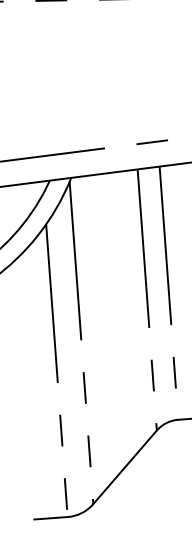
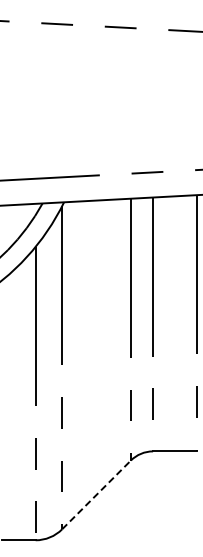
line: (124, 466) -> (96, 494), solid -> dashed

